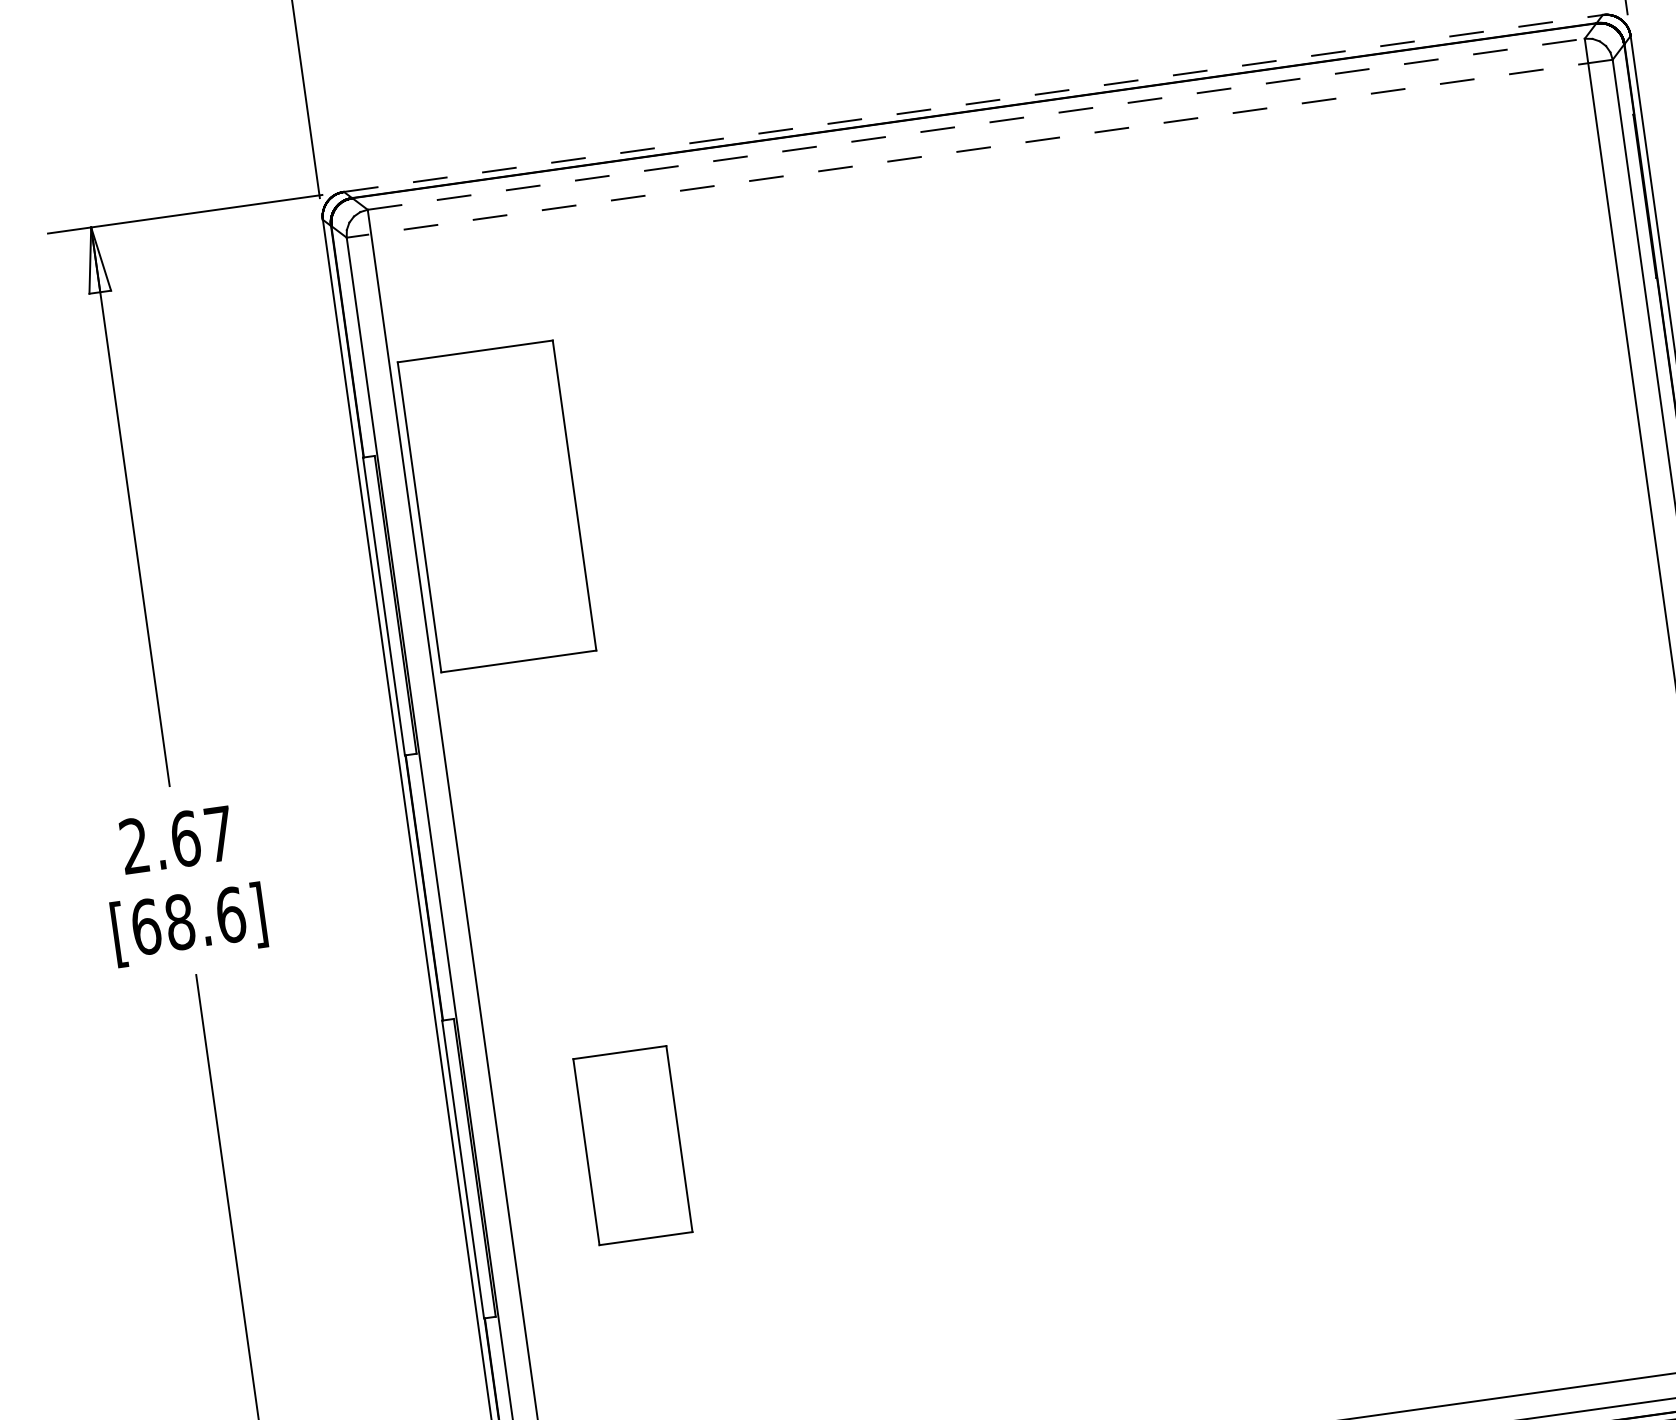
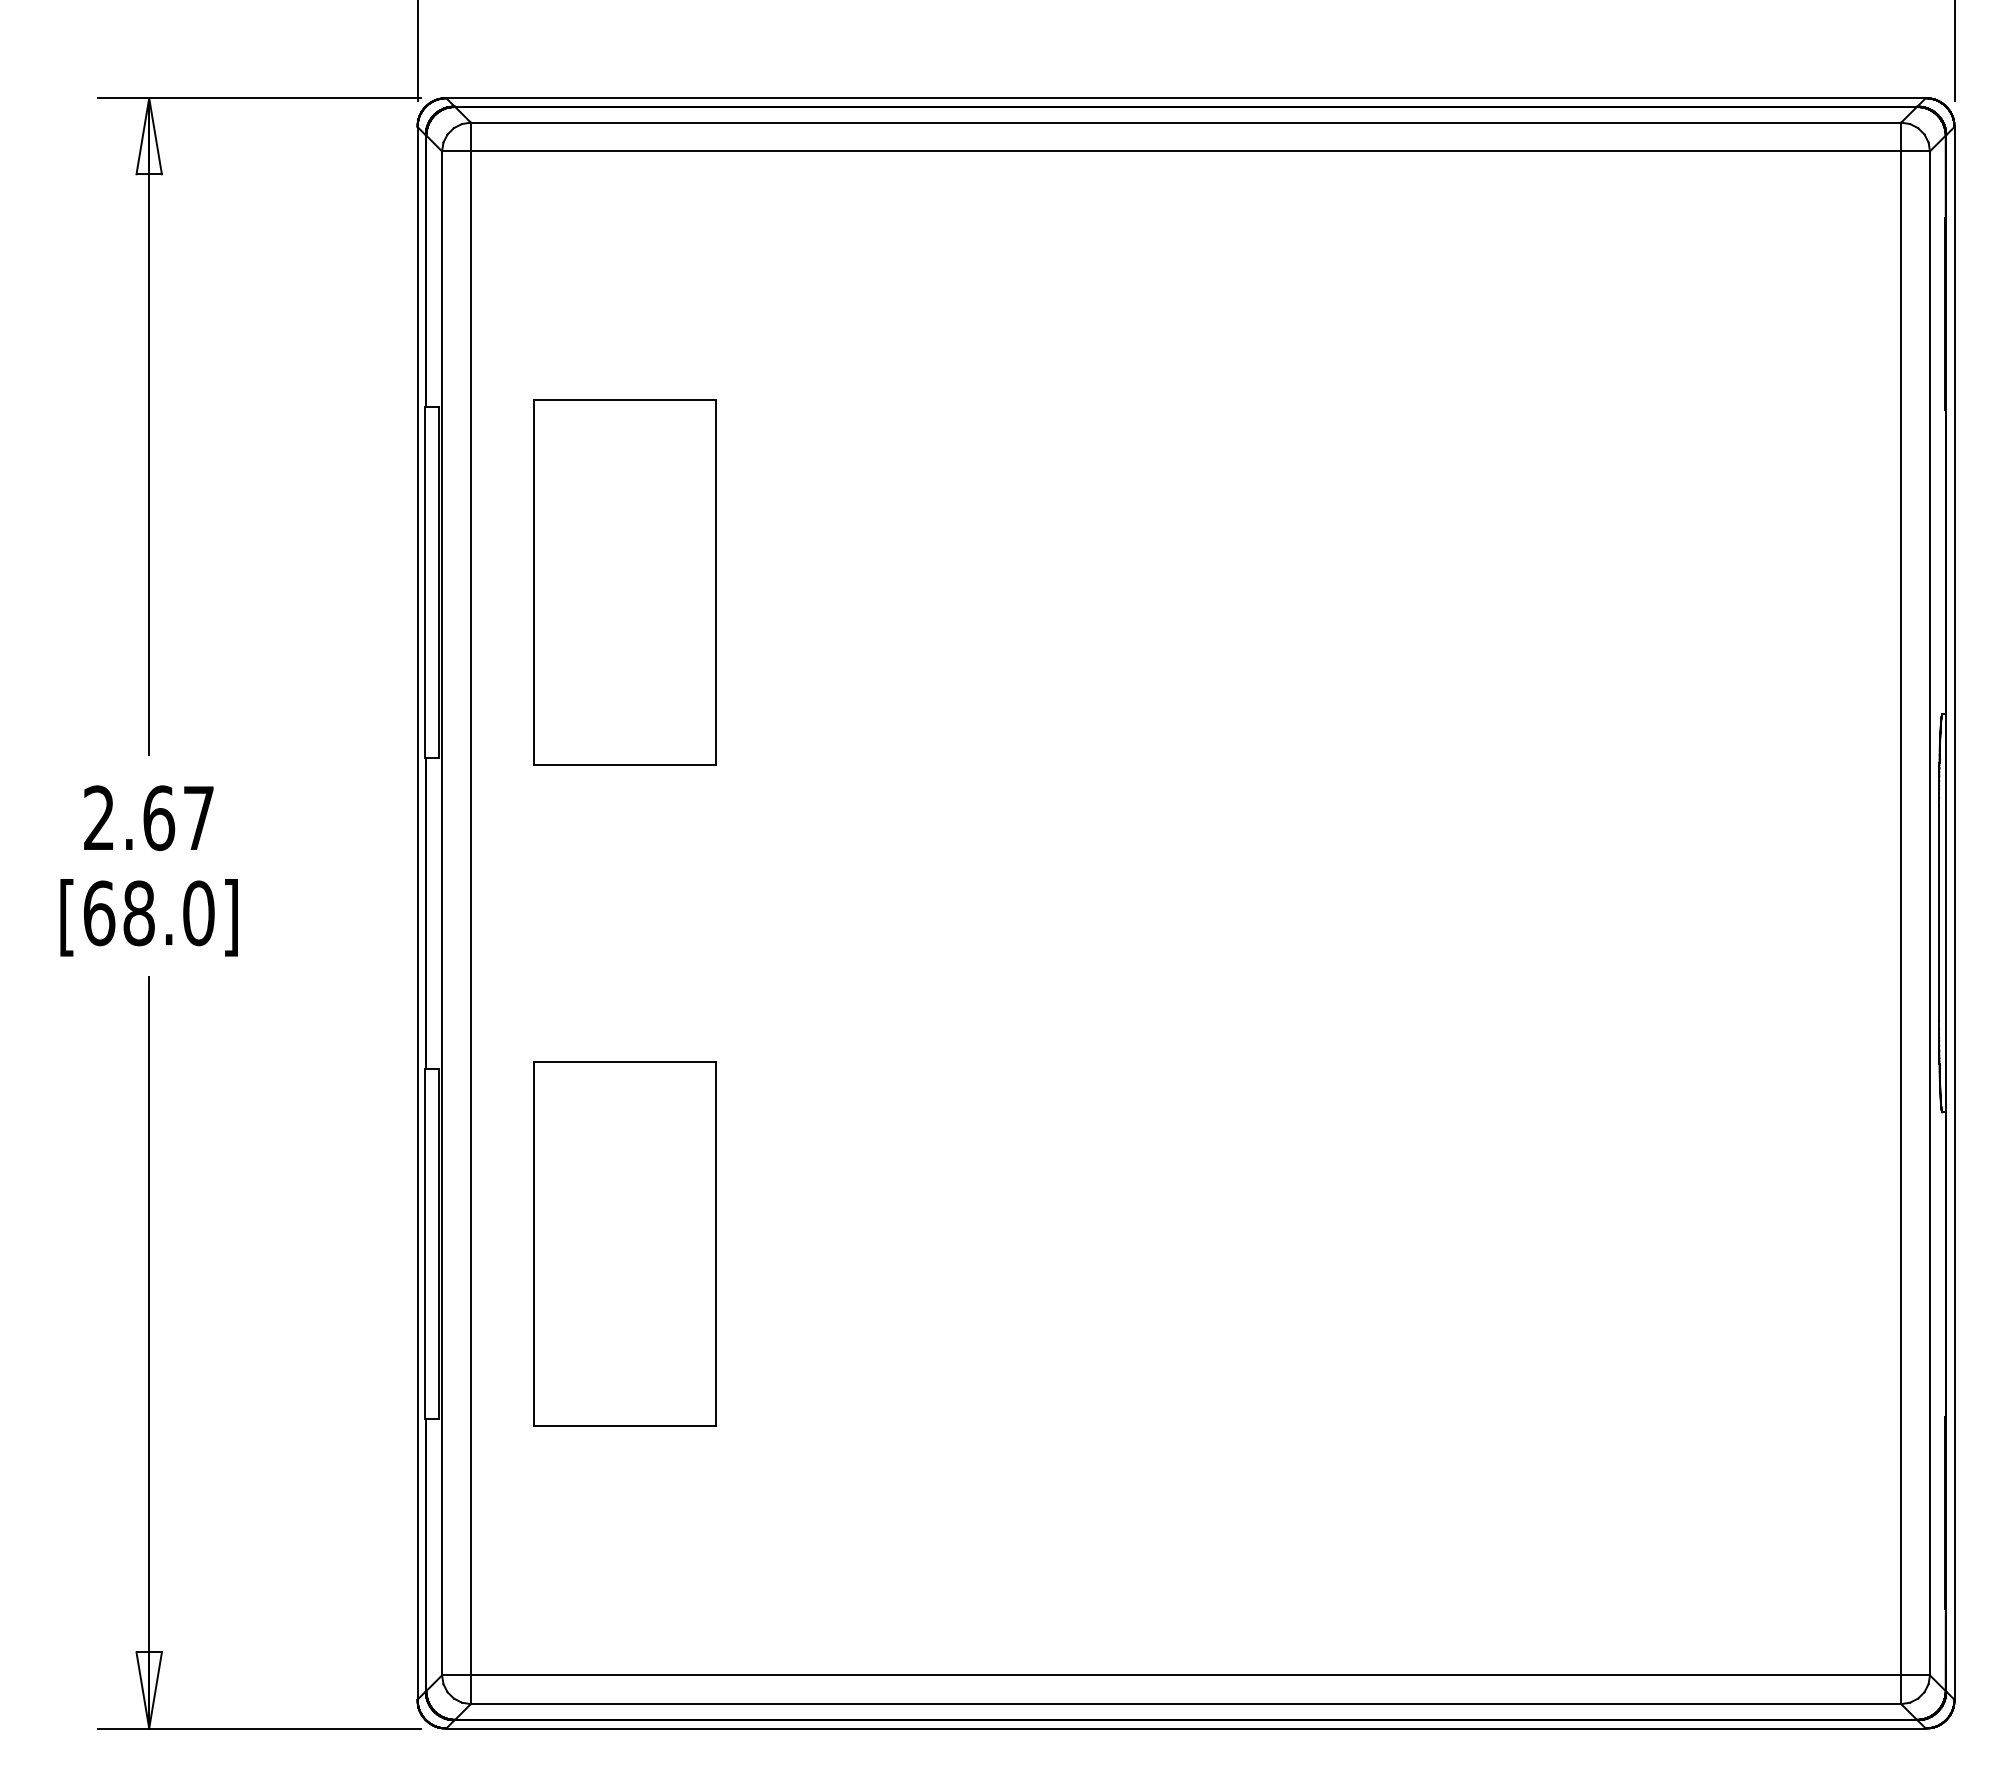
line: (973, 103) -> (1186, 98), dashed -> solid
line: (976, 124) -> (1186, 122), dashed -> solid
line: (980, 148) -> (1186, 151), dashed -> solid
part: (496, 506) -> (624, 582), moved
text: (230, 915) -> (198, 913), [68.6] -> [68.0]
part: (632, 1145) -> (624, 1243), size x1.67

